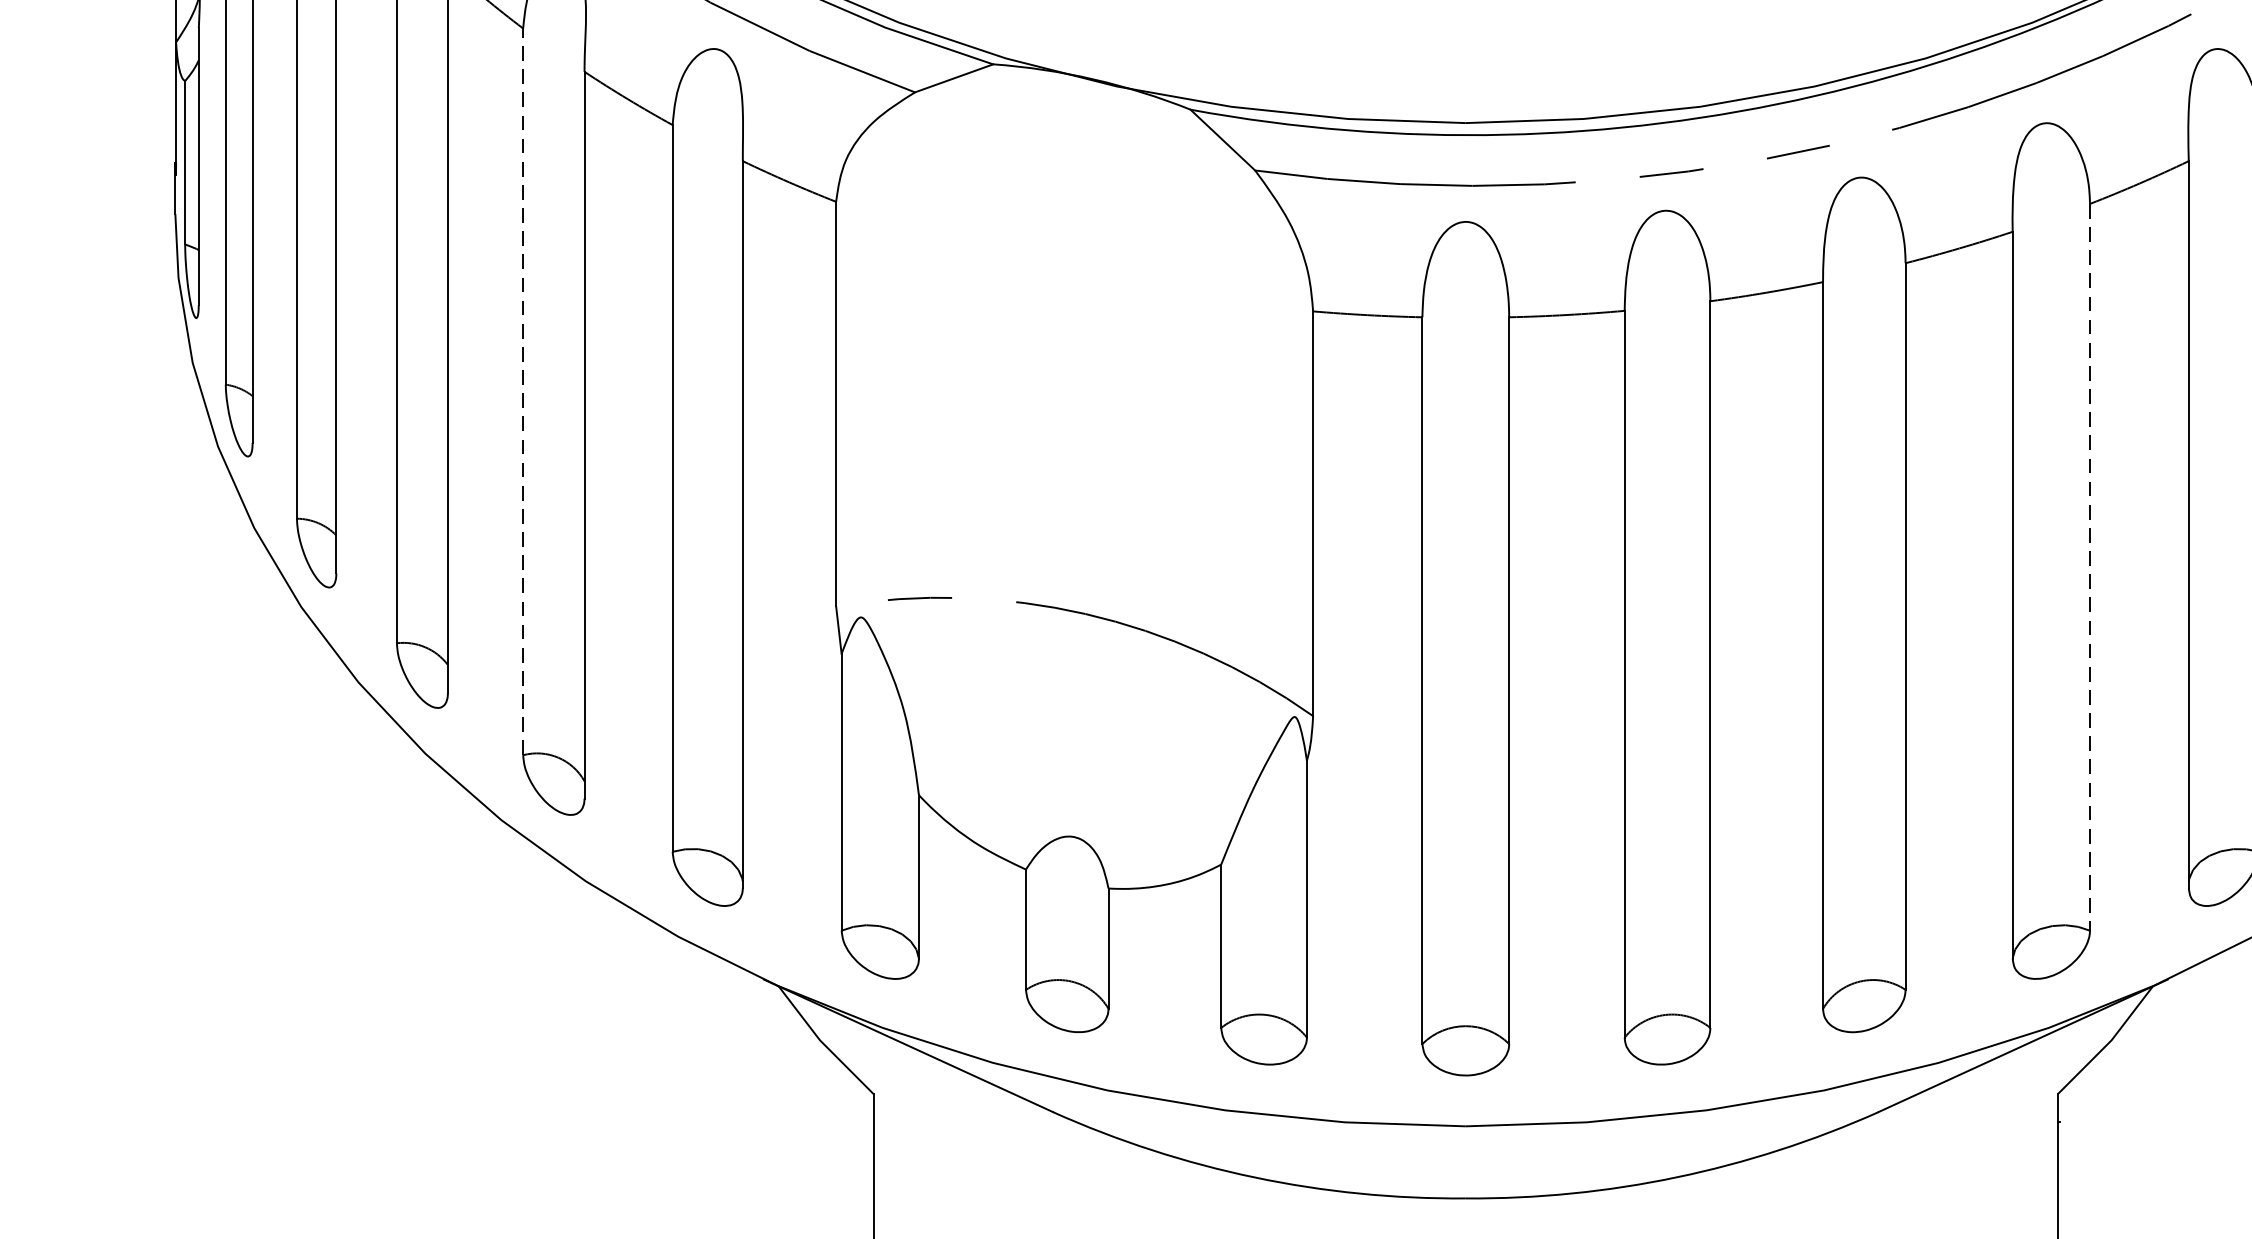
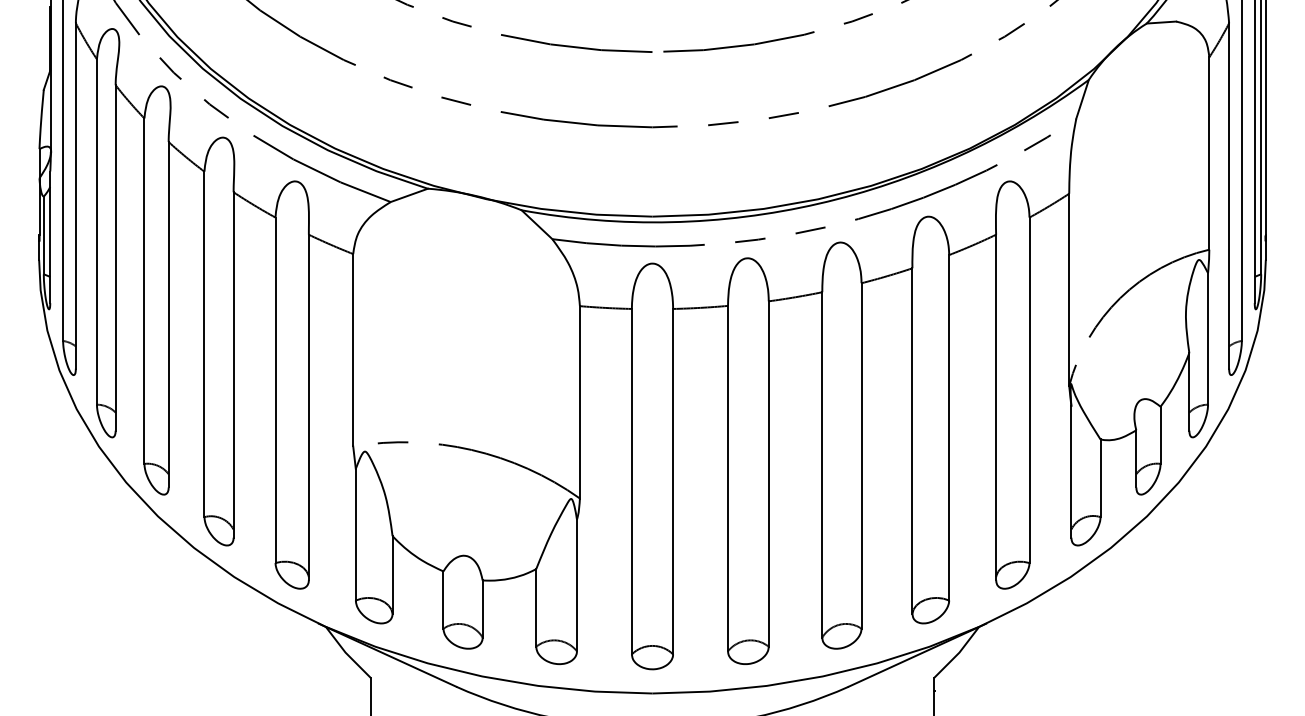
line: (523, 392) -> (204, 344), dashed -> solid
line: (2090, 566) -> (949, 427), dashed -> solid

